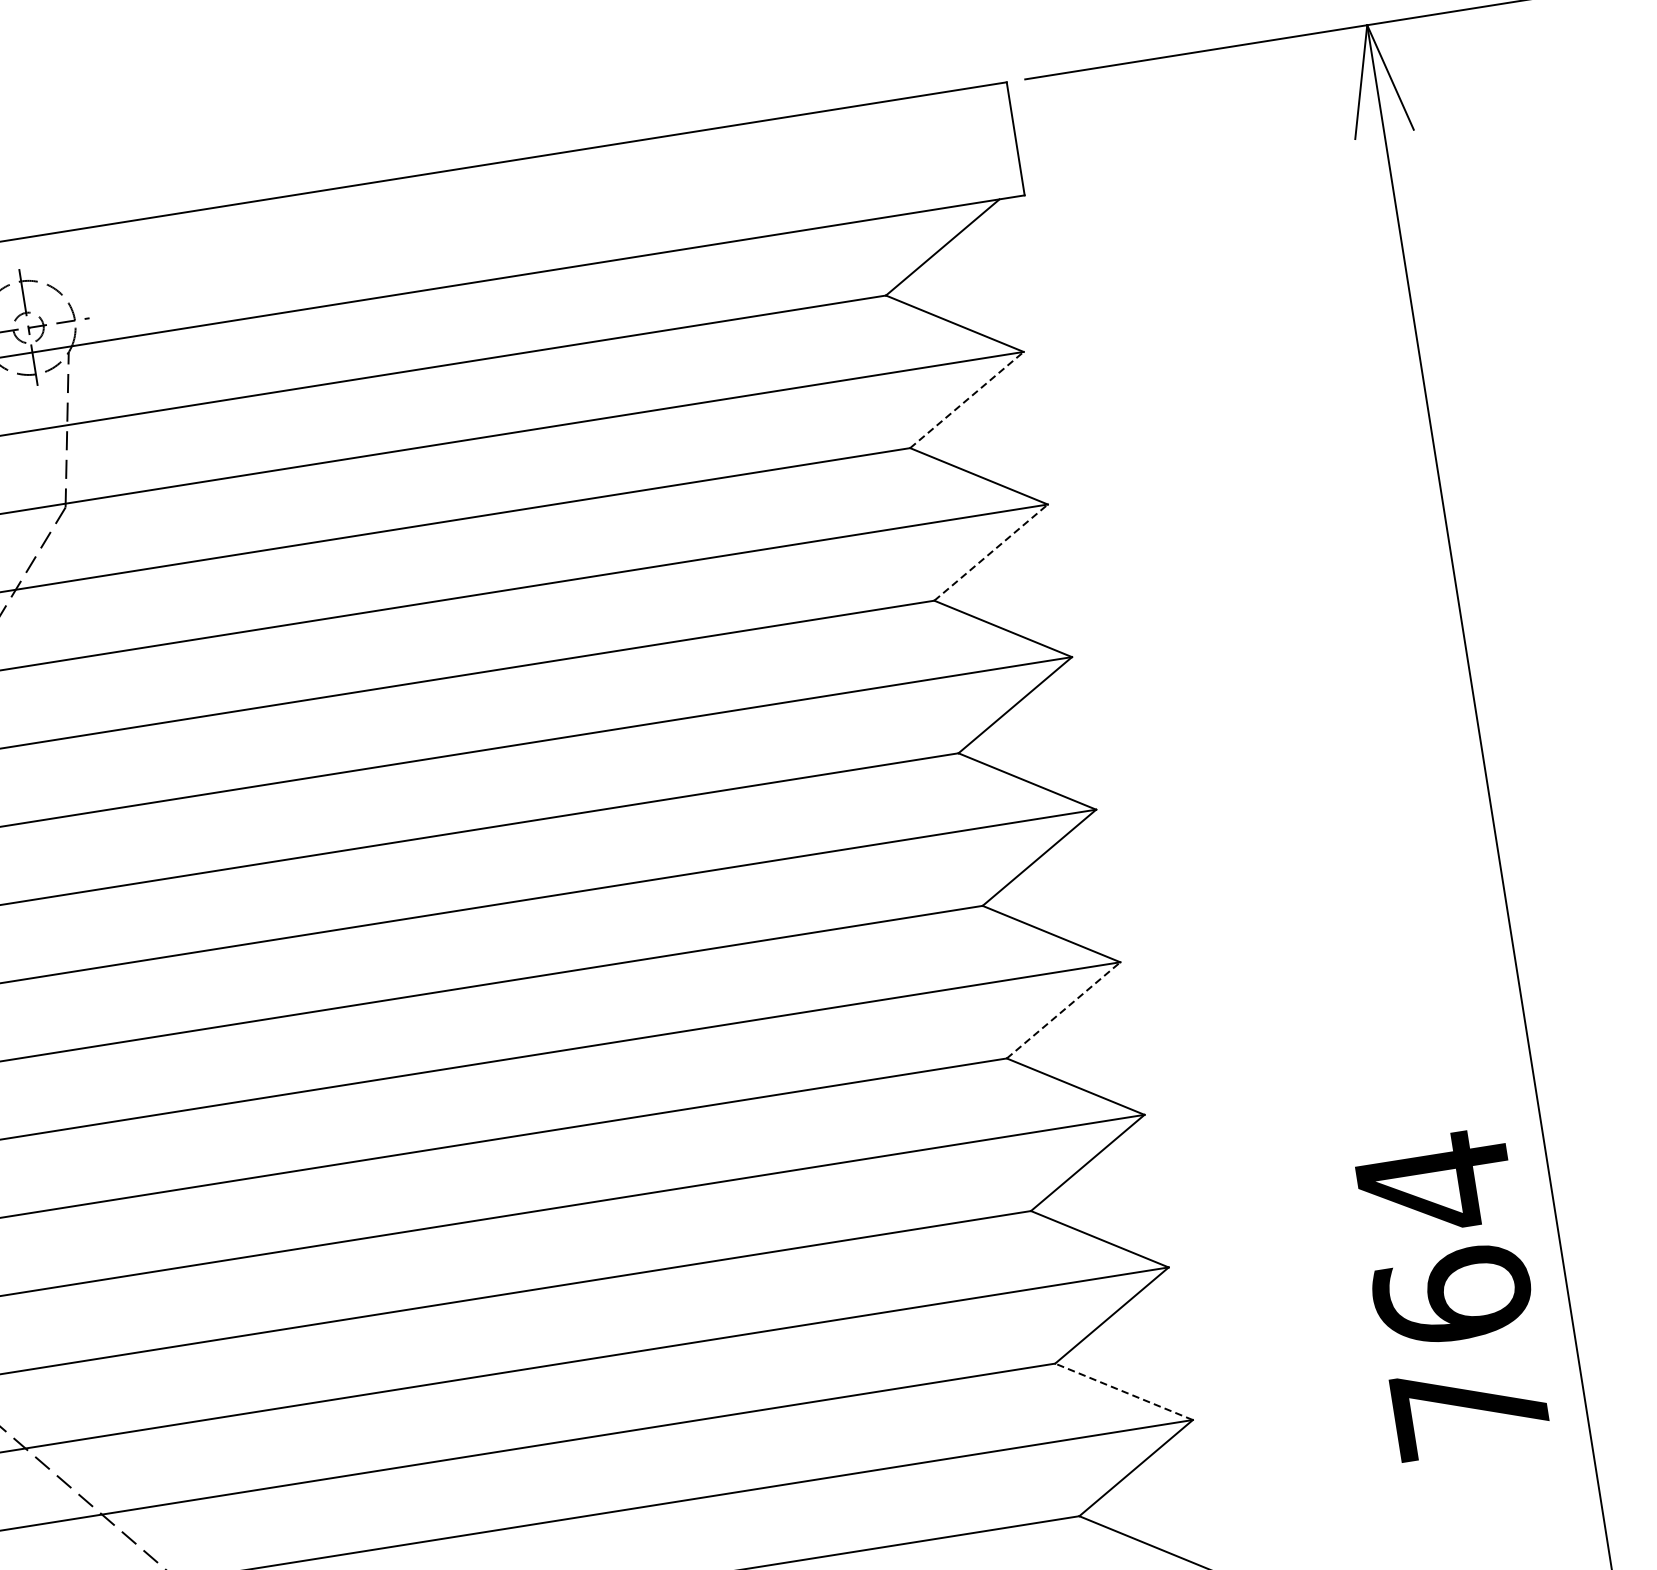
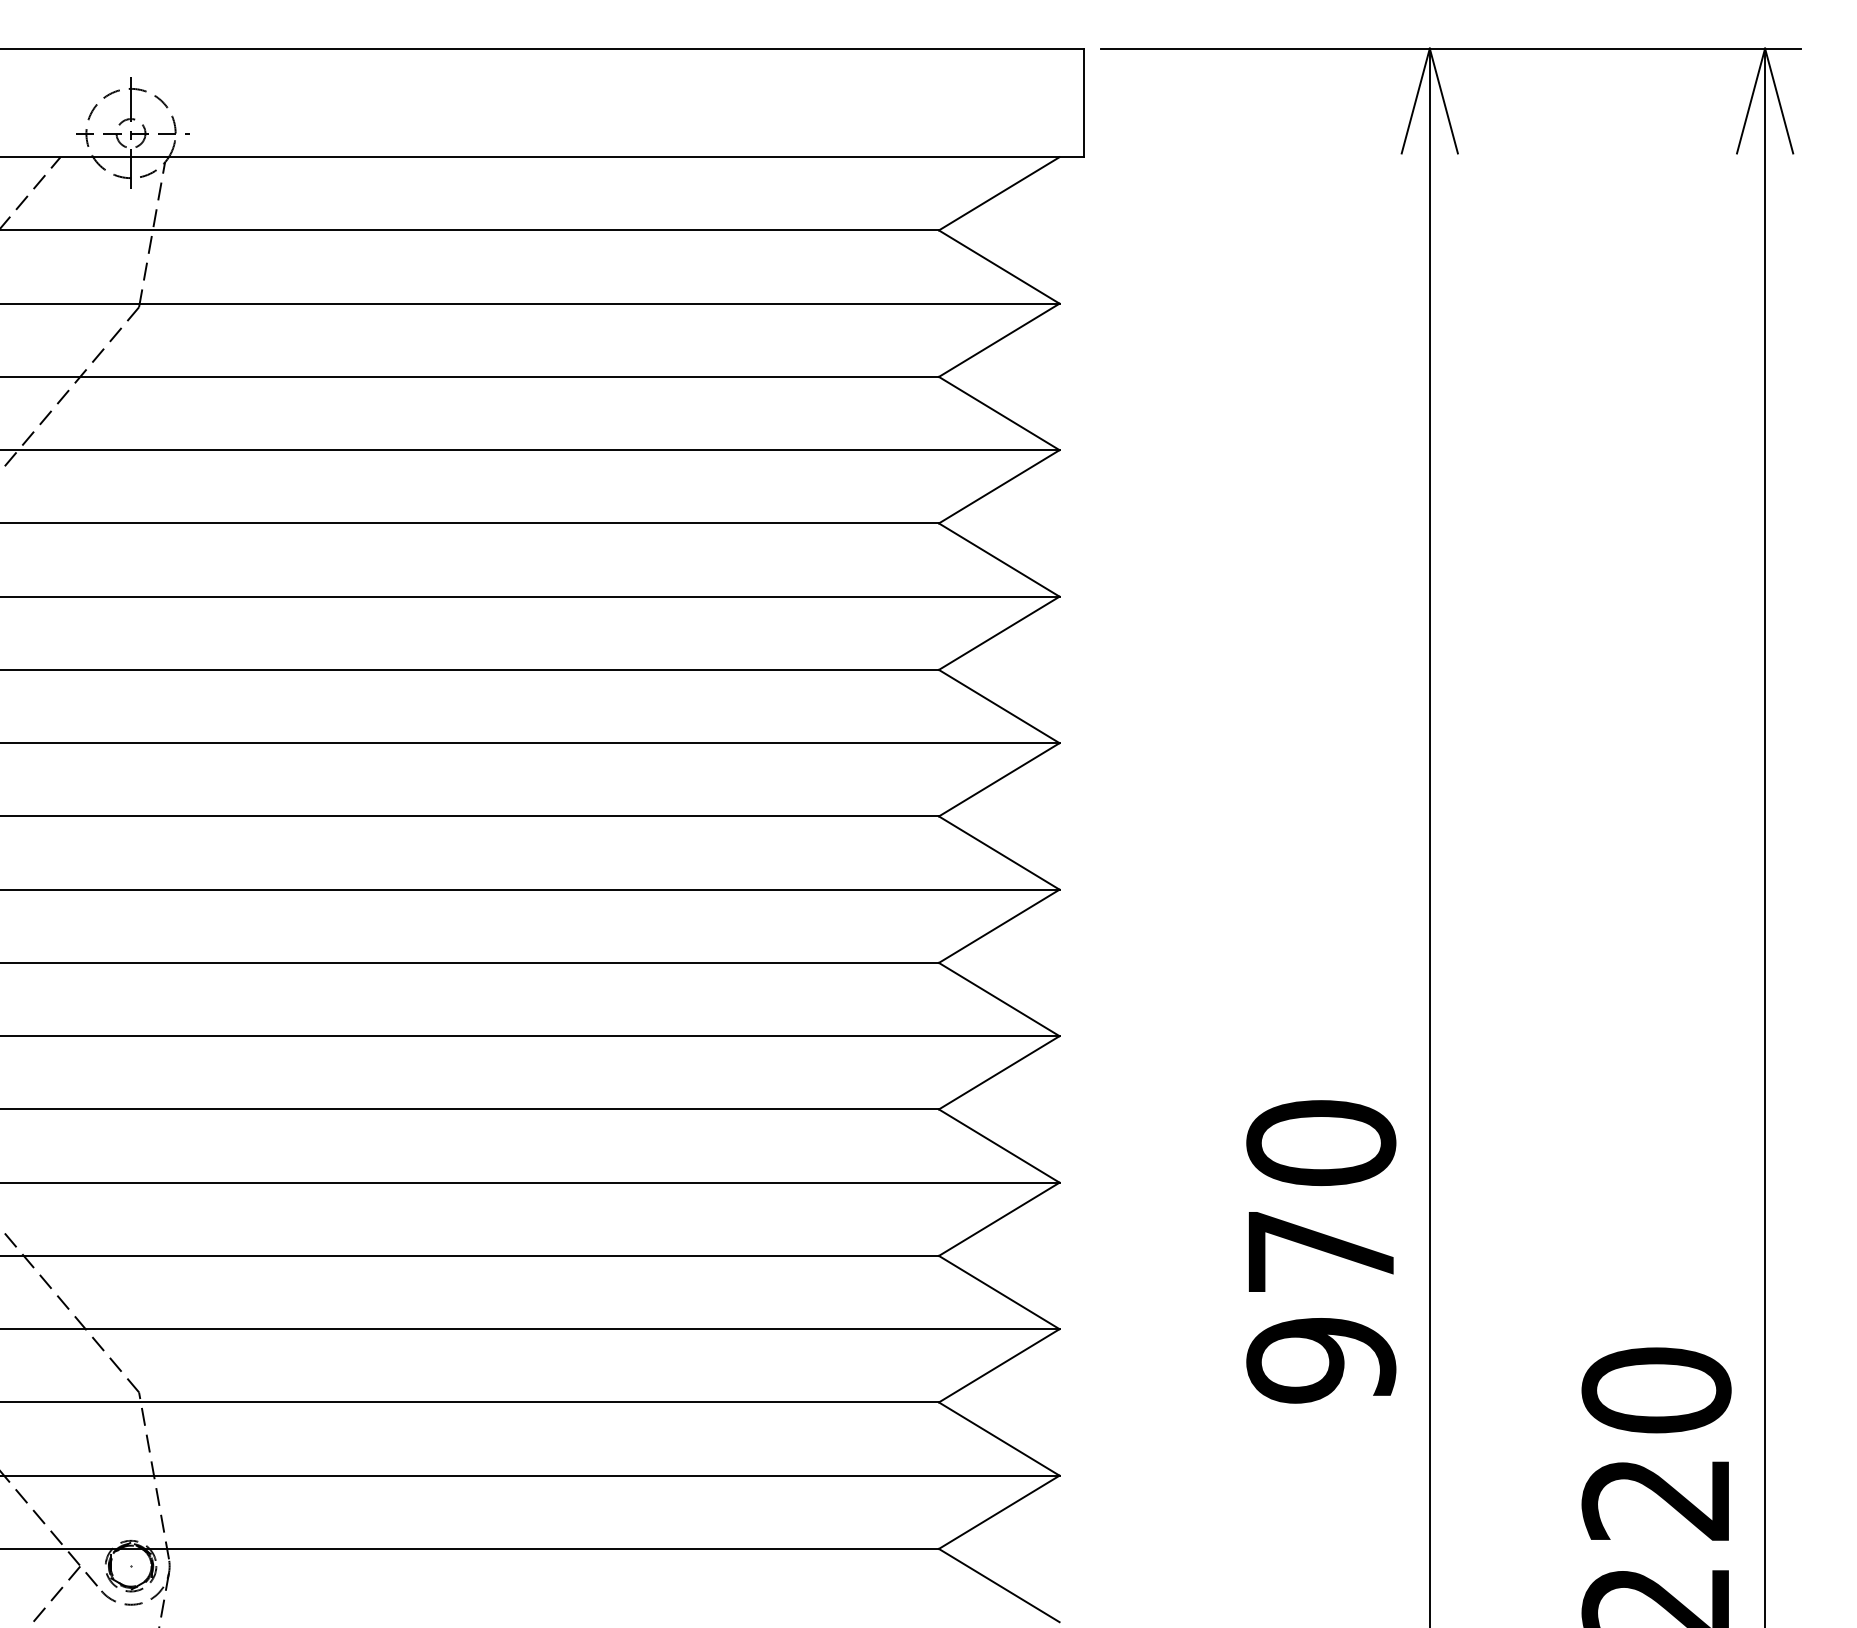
line: (967, 400) -> (999, 340), dashed -> solid
line: (991, 552) -> (999, 486), dashed -> solid
line: (1063, 1010) -> (999, 926), dashed -> solid
text: (1452, 1294) -> (1321, 1250), 764 -> 970
line: (1124, 1391) -> (999, 1292), dashed -> solid

